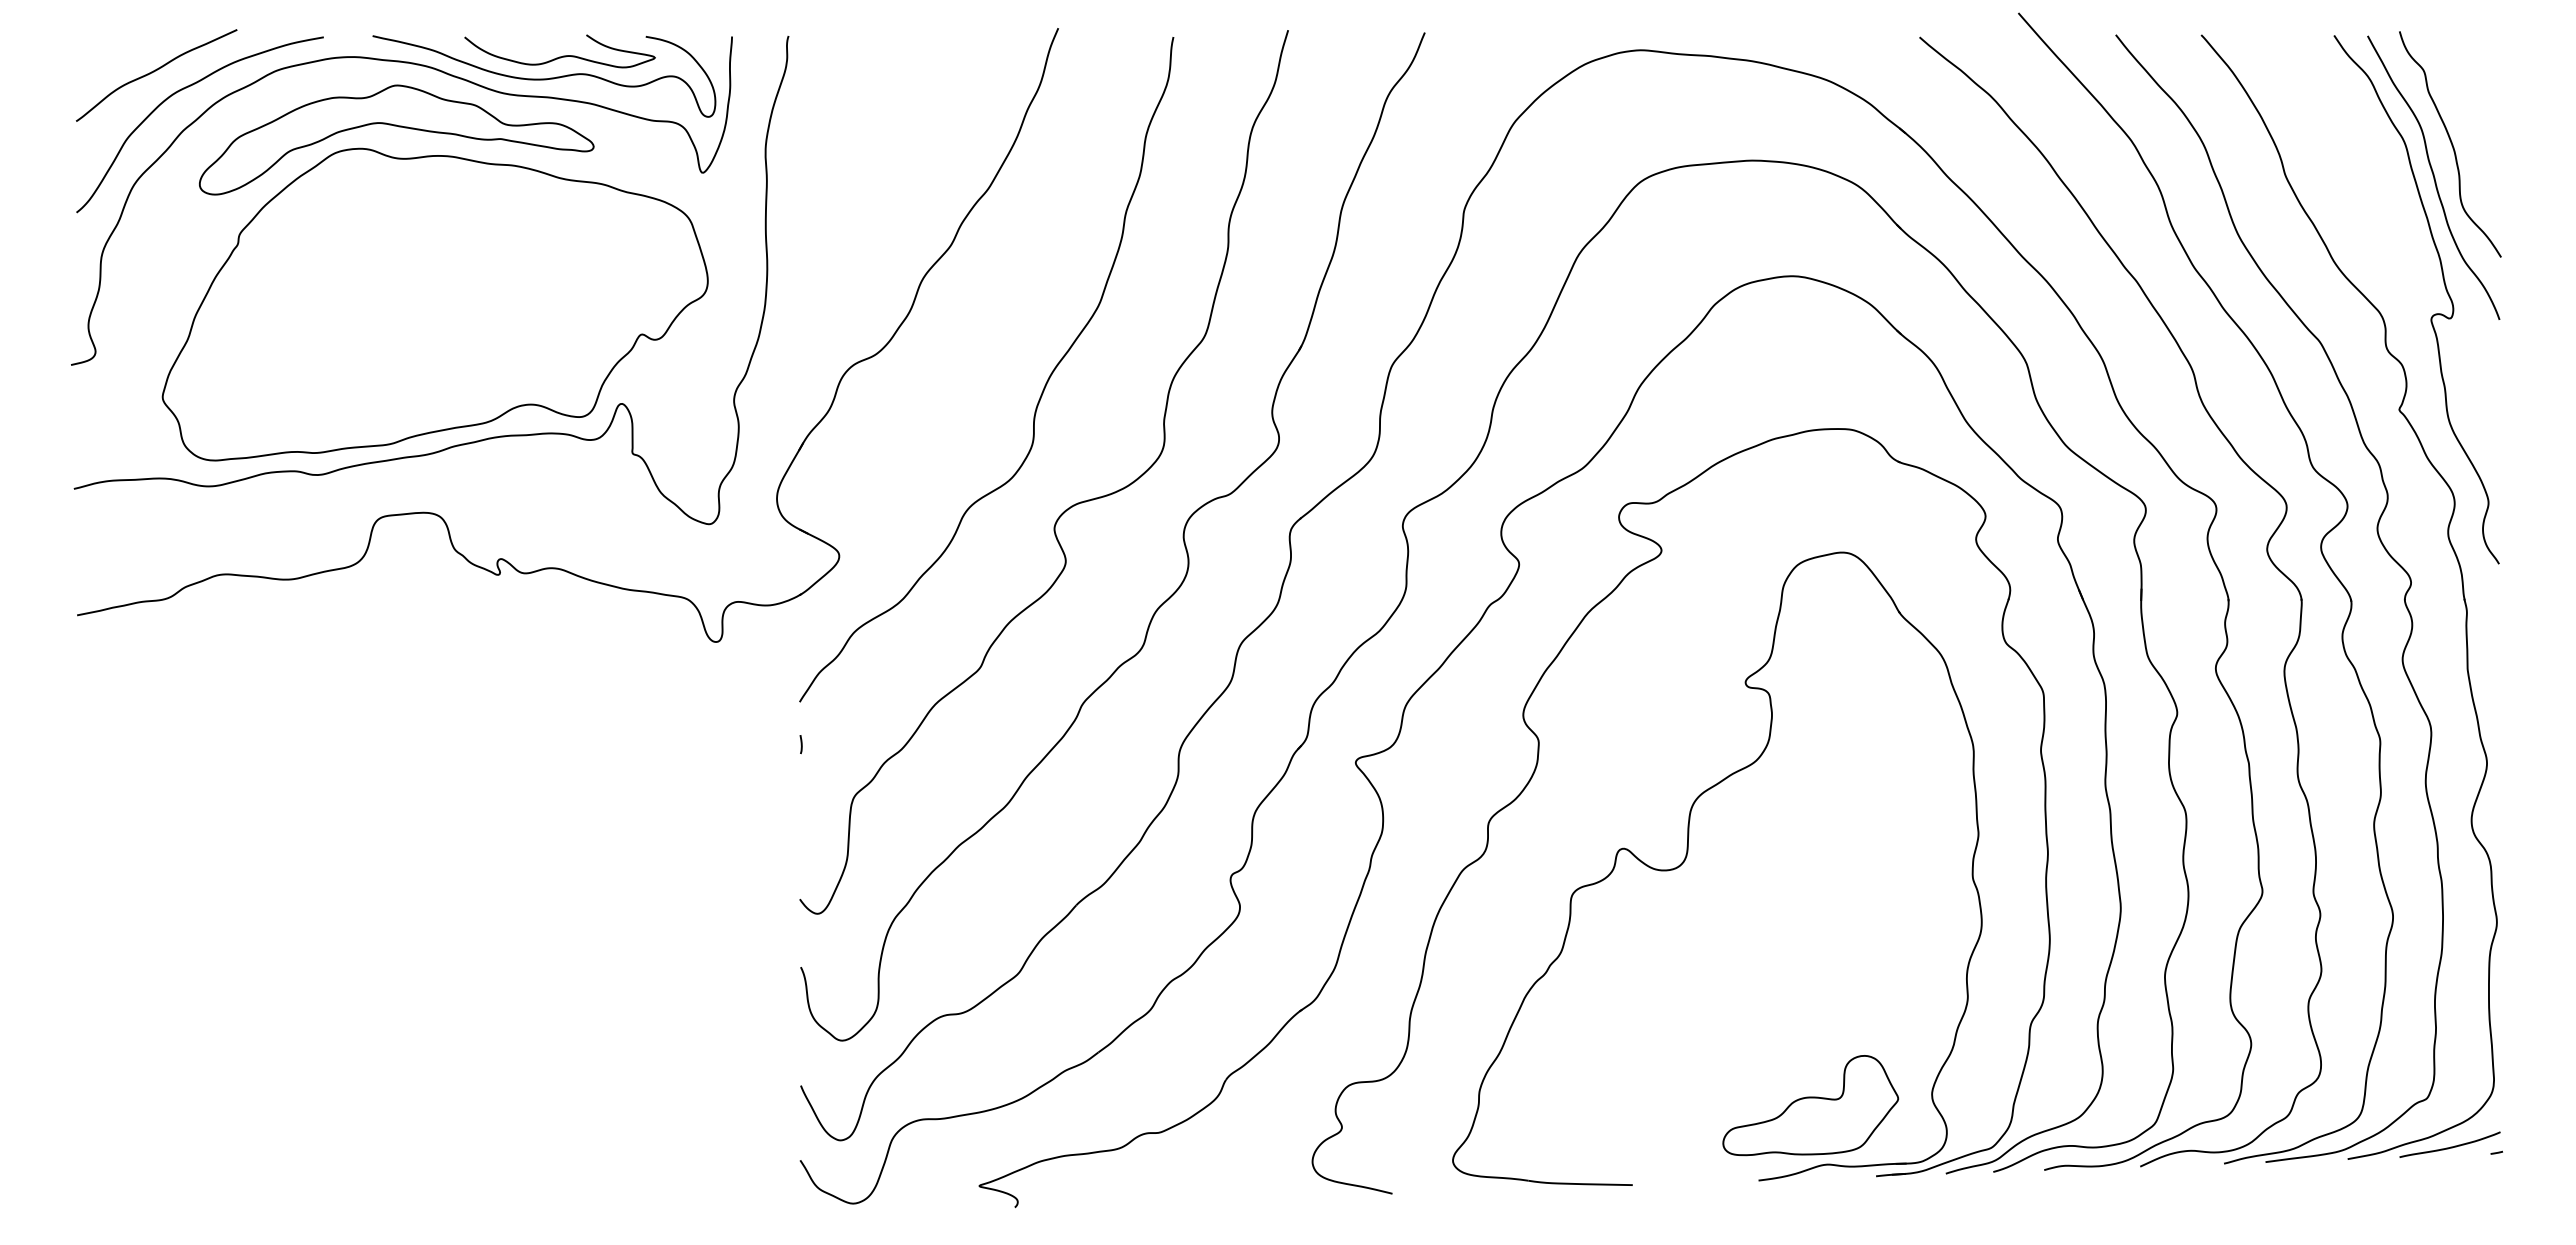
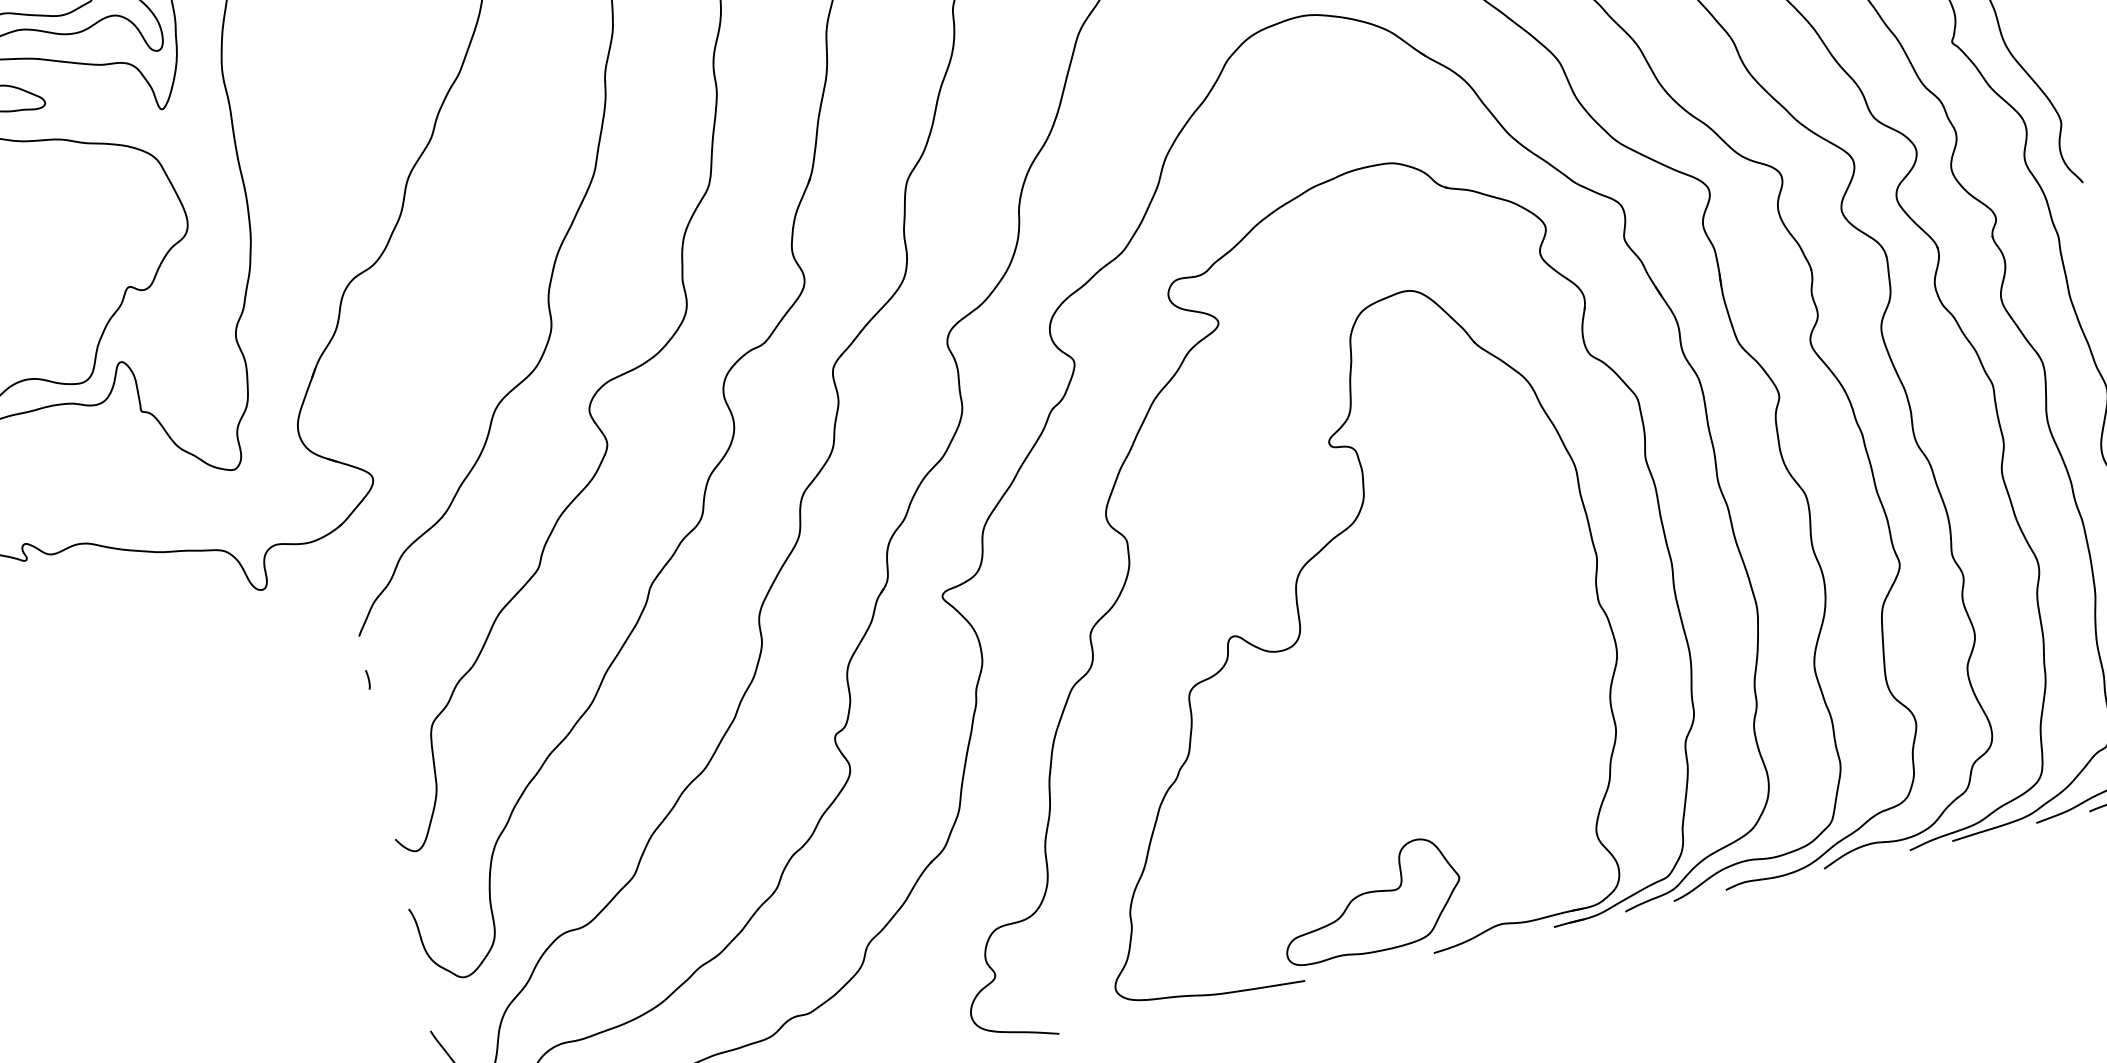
part: (1810, 1105) -> (1370, 900), moved

